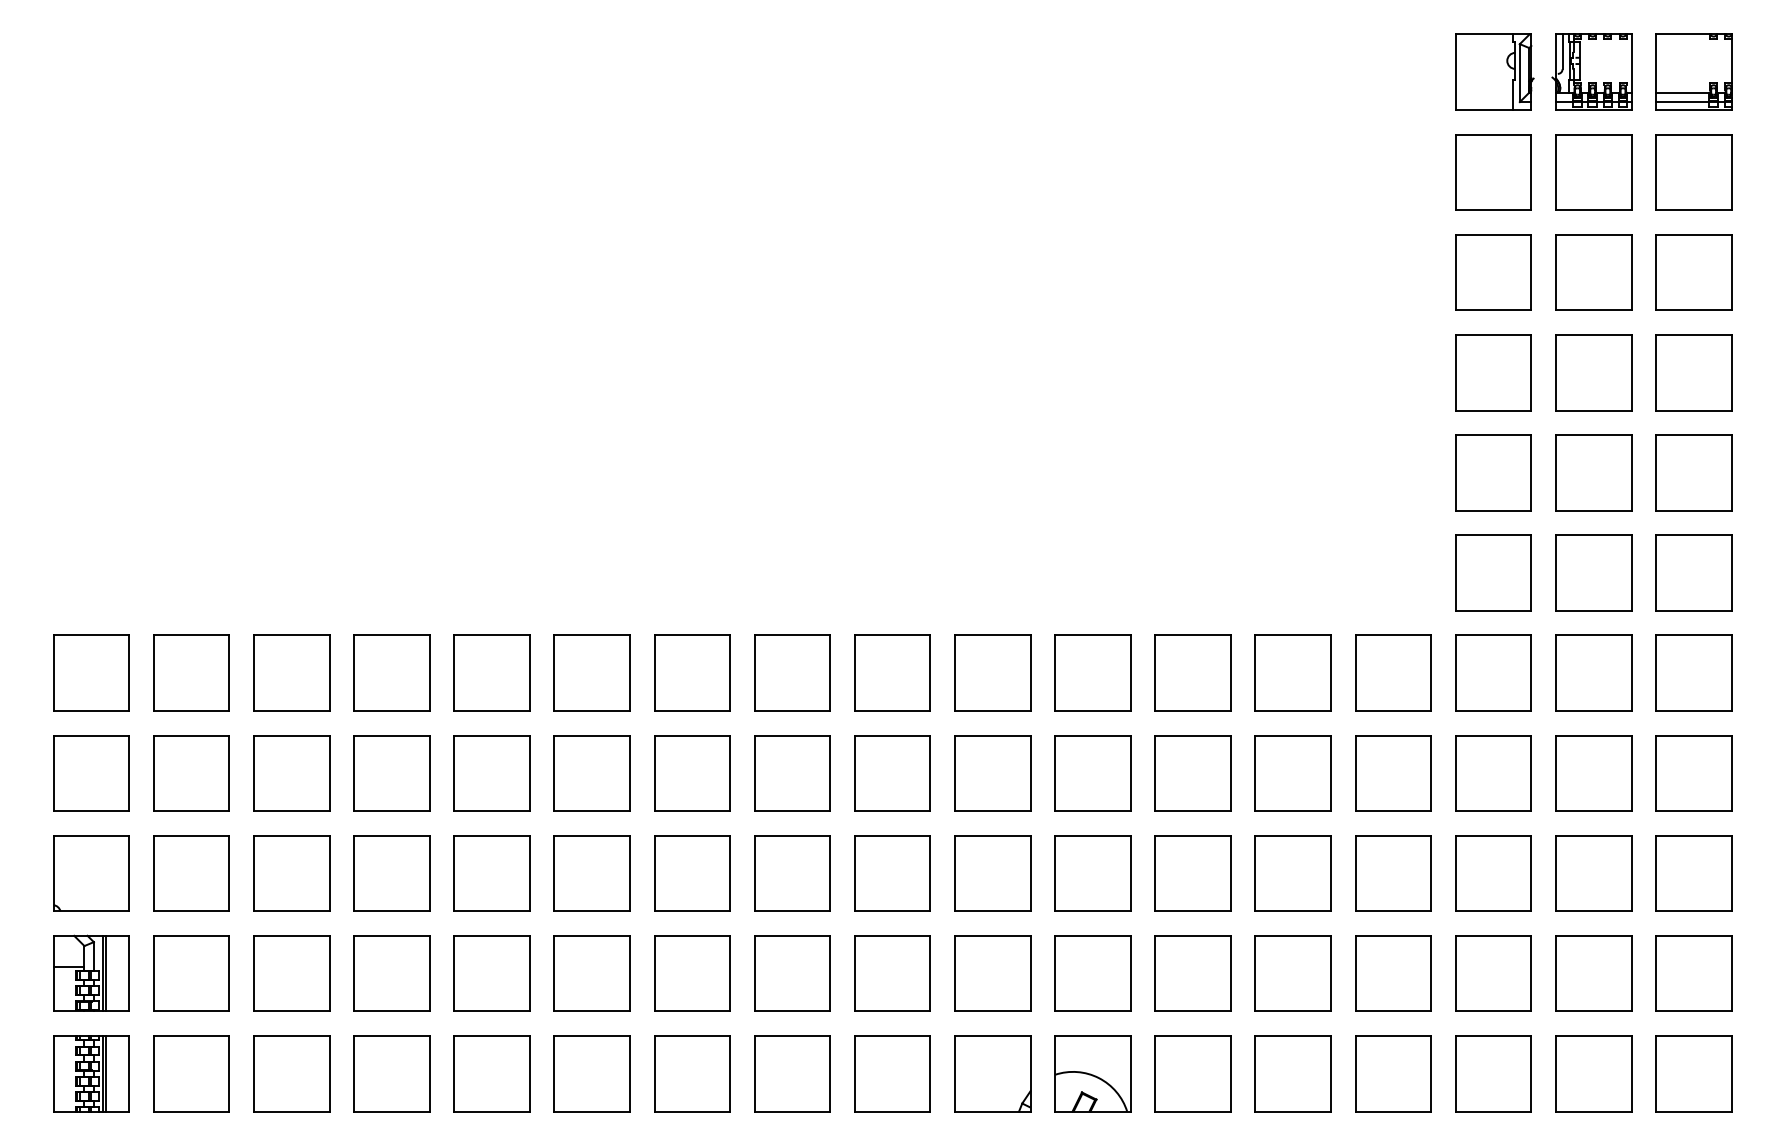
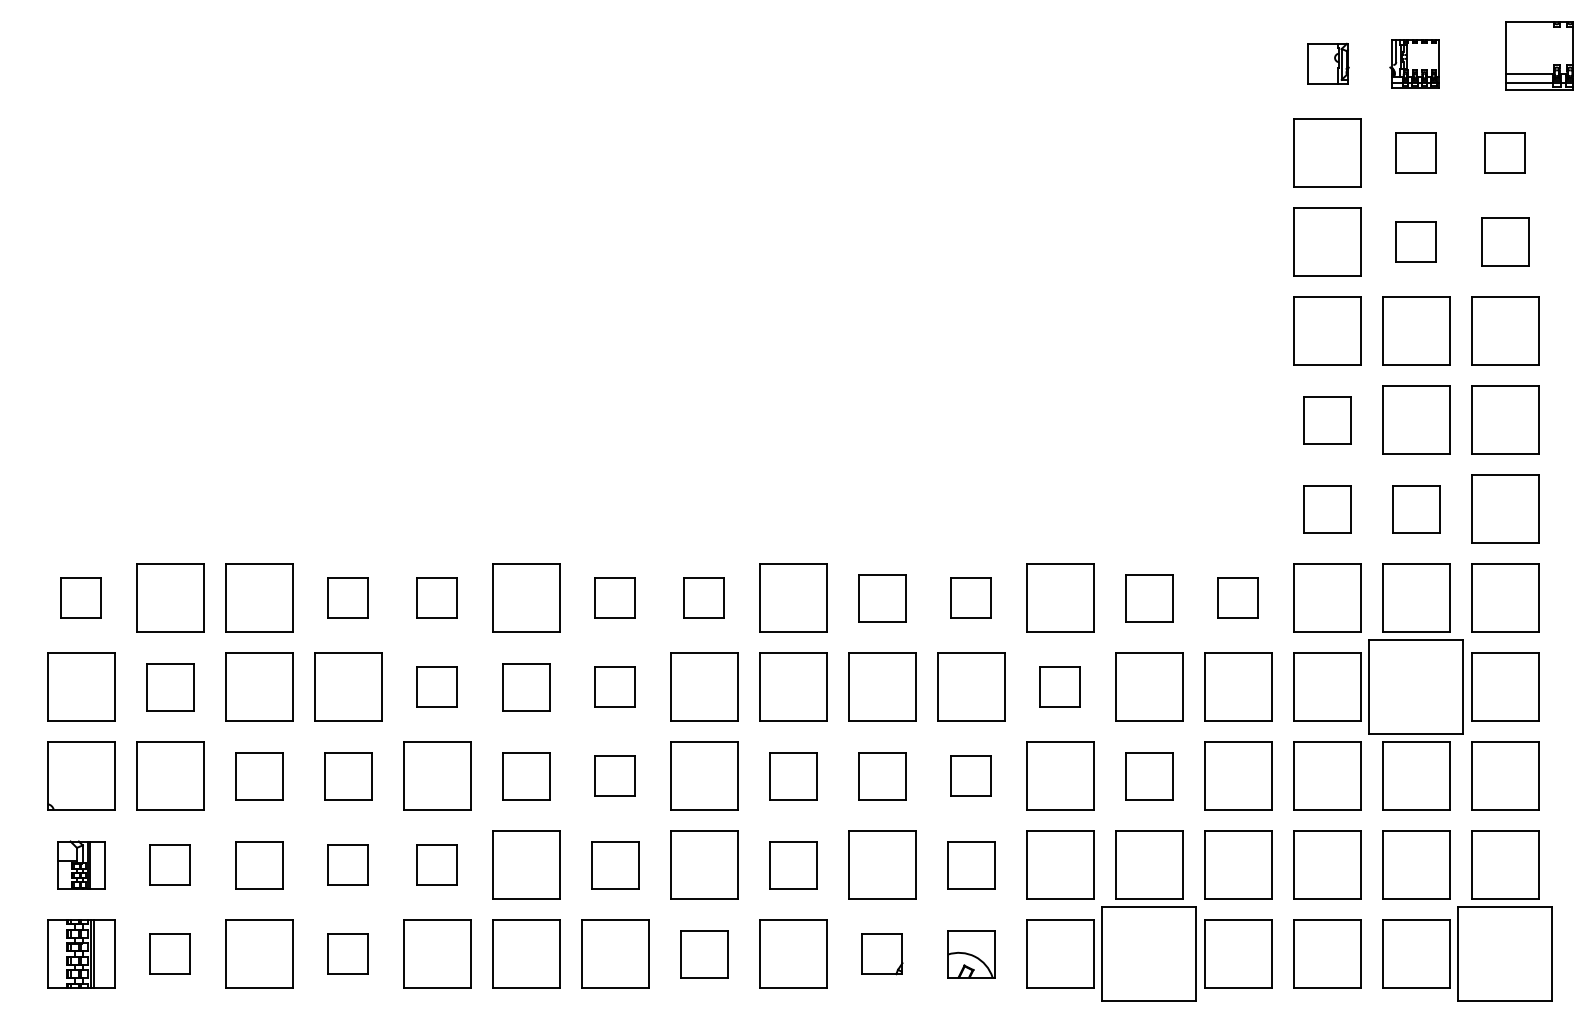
part: (1495, 71) -> (1328, 63), size x0.6
part: (1591, 71) -> (1414, 63), size x0.7
part: (1694, 71) -> (1539, 55), moved
part: (1594, 171) -> (1416, 152), size x0.6
part: (1694, 171) -> (1505, 152), size x0.6
part: (1594, 271) -> (1416, 241), size x0.6
part: (1694, 271) -> (1505, 241), size x0.7
part: (1493, 472) -> (1327, 419), size x0.7
part: (1493, 572) -> (1327, 508), size x0.7
part: (1594, 572) -> (1416, 508), size x0.7
part: (91, 672) -> (81, 597), size x0.6
part: (392, 672) -> (348, 597), size x0.6
part: (492, 672) -> (437, 597), size x0.6
part: (692, 672) -> (615, 597), size x0.6
part: (792, 672) -> (704, 597), size x0.6
part: (993, 672) -> (882, 597), size x0.7
part: (1093, 672) -> (971, 597), size x0.6
part: (1293, 672) -> (1149, 597), size x0.7
part: (1393, 672) -> (1238, 597), size x0.6
part: (191, 772) -> (170, 686), size x0.7
part: (492, 772) -> (437, 686), size x0.6
part: (592, 772) -> (526, 686), size x0.7
part: (692, 772) -> (615, 686), size x0.6
part: (1193, 772) -> (1060, 686), size x0.6
part: (1594, 772) -> (1416, 686), size x1.4
part: (292, 872) -> (259, 775), size x0.7
part: (392, 872) -> (348, 775), size x0.7
part: (592, 872) -> (526, 775), size x0.7
part: (692, 872) -> (615, 775), size x0.6
part: (893, 872) -> (793, 775), size x0.7
part: (993, 872) -> (882, 775), size x0.7
part: (1093, 872) -> (971, 775), size x0.6
part: (1293, 872) -> (1149, 775), size x0.7
part: (91, 973) -> (81, 864), size x0.7
part: (191, 973) -> (170, 864), size x0.6
part: (292, 973) -> (259, 864), size x0.7
part: (392, 973) -> (348, 864), size x0.6
part: (492, 973) -> (437, 864), size x0.6
part: (692, 973) -> (615, 864), size x0.7
part: (893, 973) -> (793, 864), size x0.7
part: (1093, 973) -> (971, 864), size x0.7
part: (191, 1073) -> (170, 953), size x0.6
part: (392, 1073) -> (348, 953), size x0.6
part: (792, 1073) -> (704, 953), size x0.7
part: (993, 1073) -> (882, 953), size x0.6
part: (1093, 1073) -> (971, 953), size x0.7
part: (1293, 1073) -> (1149, 953), size x1.4
part: (1694, 1073) -> (1505, 953), size x1.4

